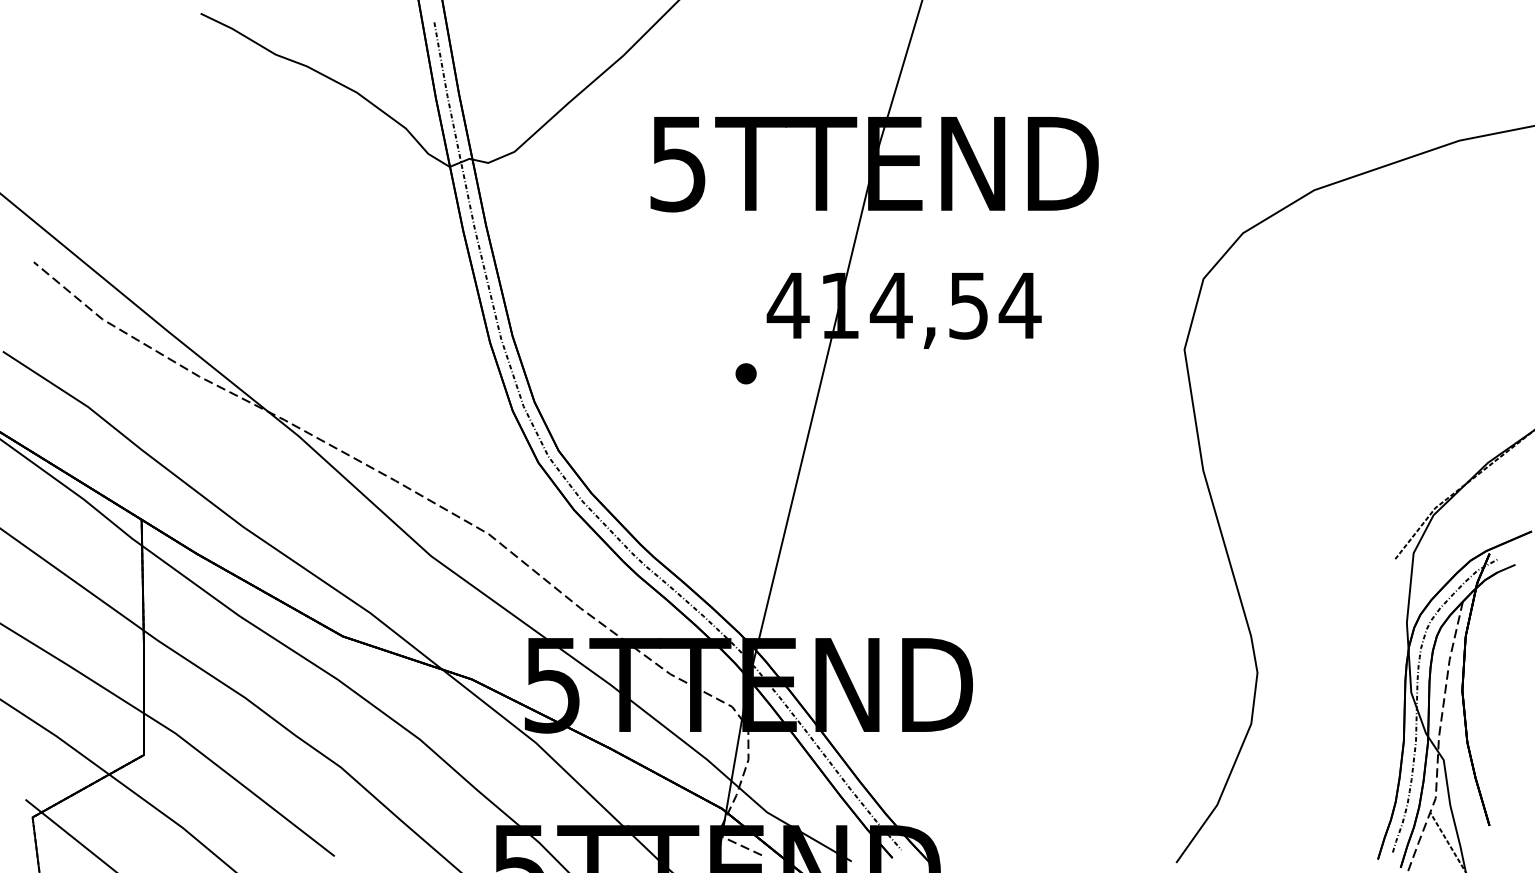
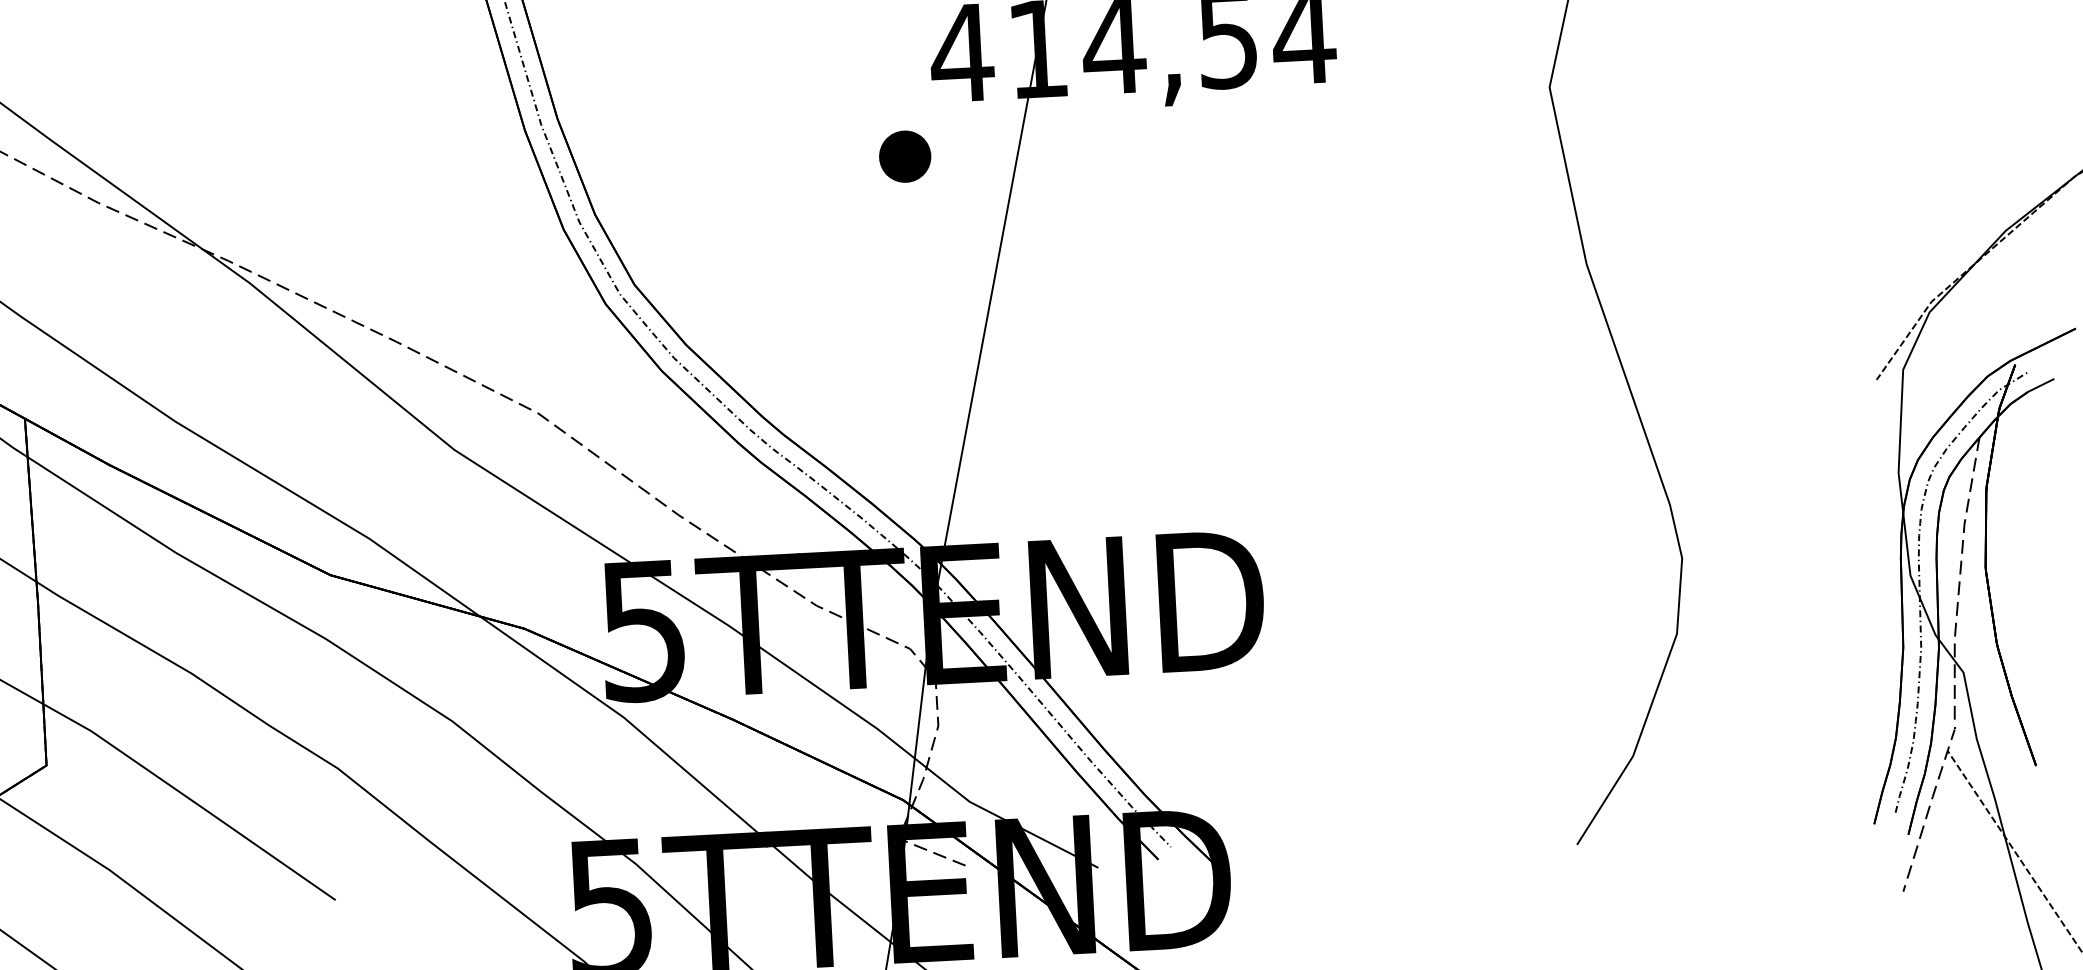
part: (745, 373) -> (904, 156), size x1.67

